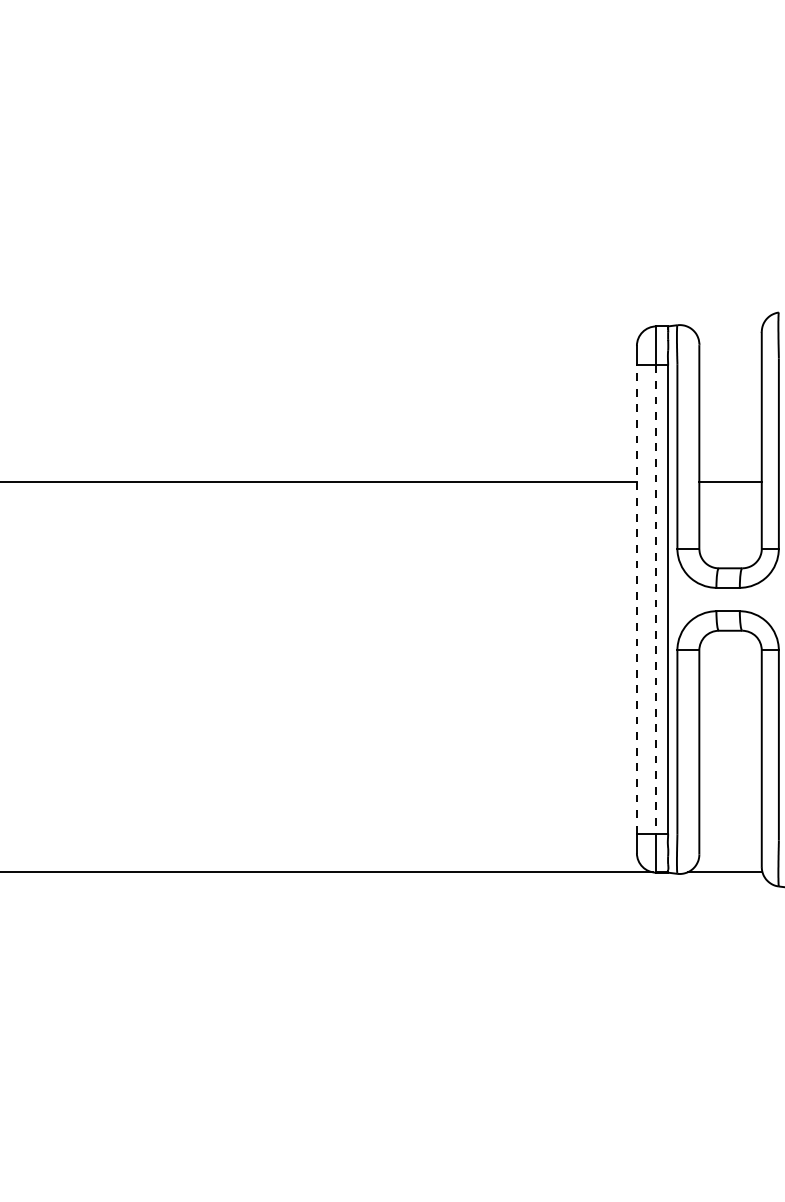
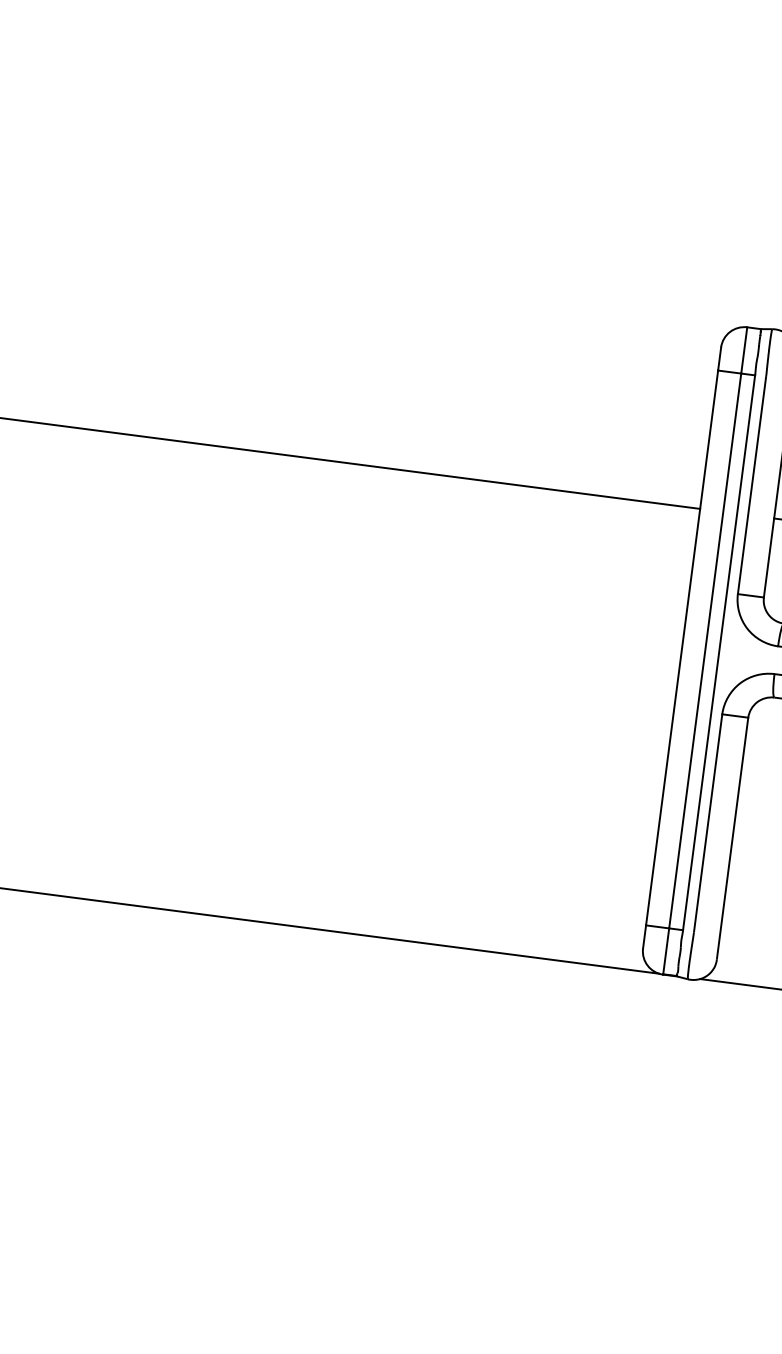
line: (636, 599) -> (681, 647), dashed -> solid
line: (656, 600) -> (705, 652), dashed -> solid

